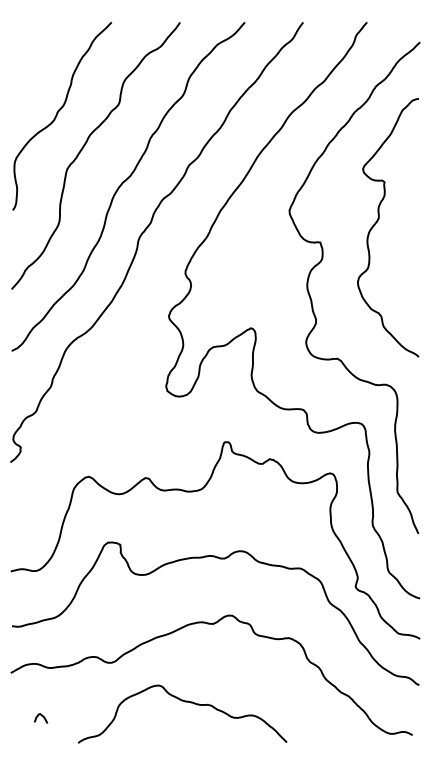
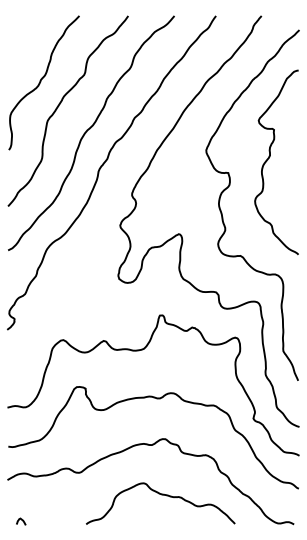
curve: (184, 702) -> (162, 495), moved
curve: (42, 717) -> (22, 521), moved

